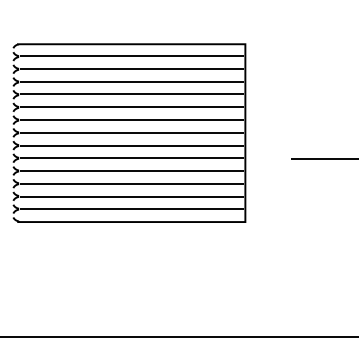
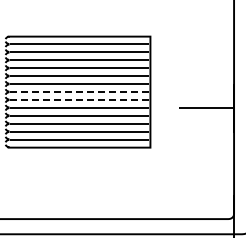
line: (131, 132) -> (79, 91), solid -> dashed
line: (131, 144) -> (79, 99), solid -> dashed

